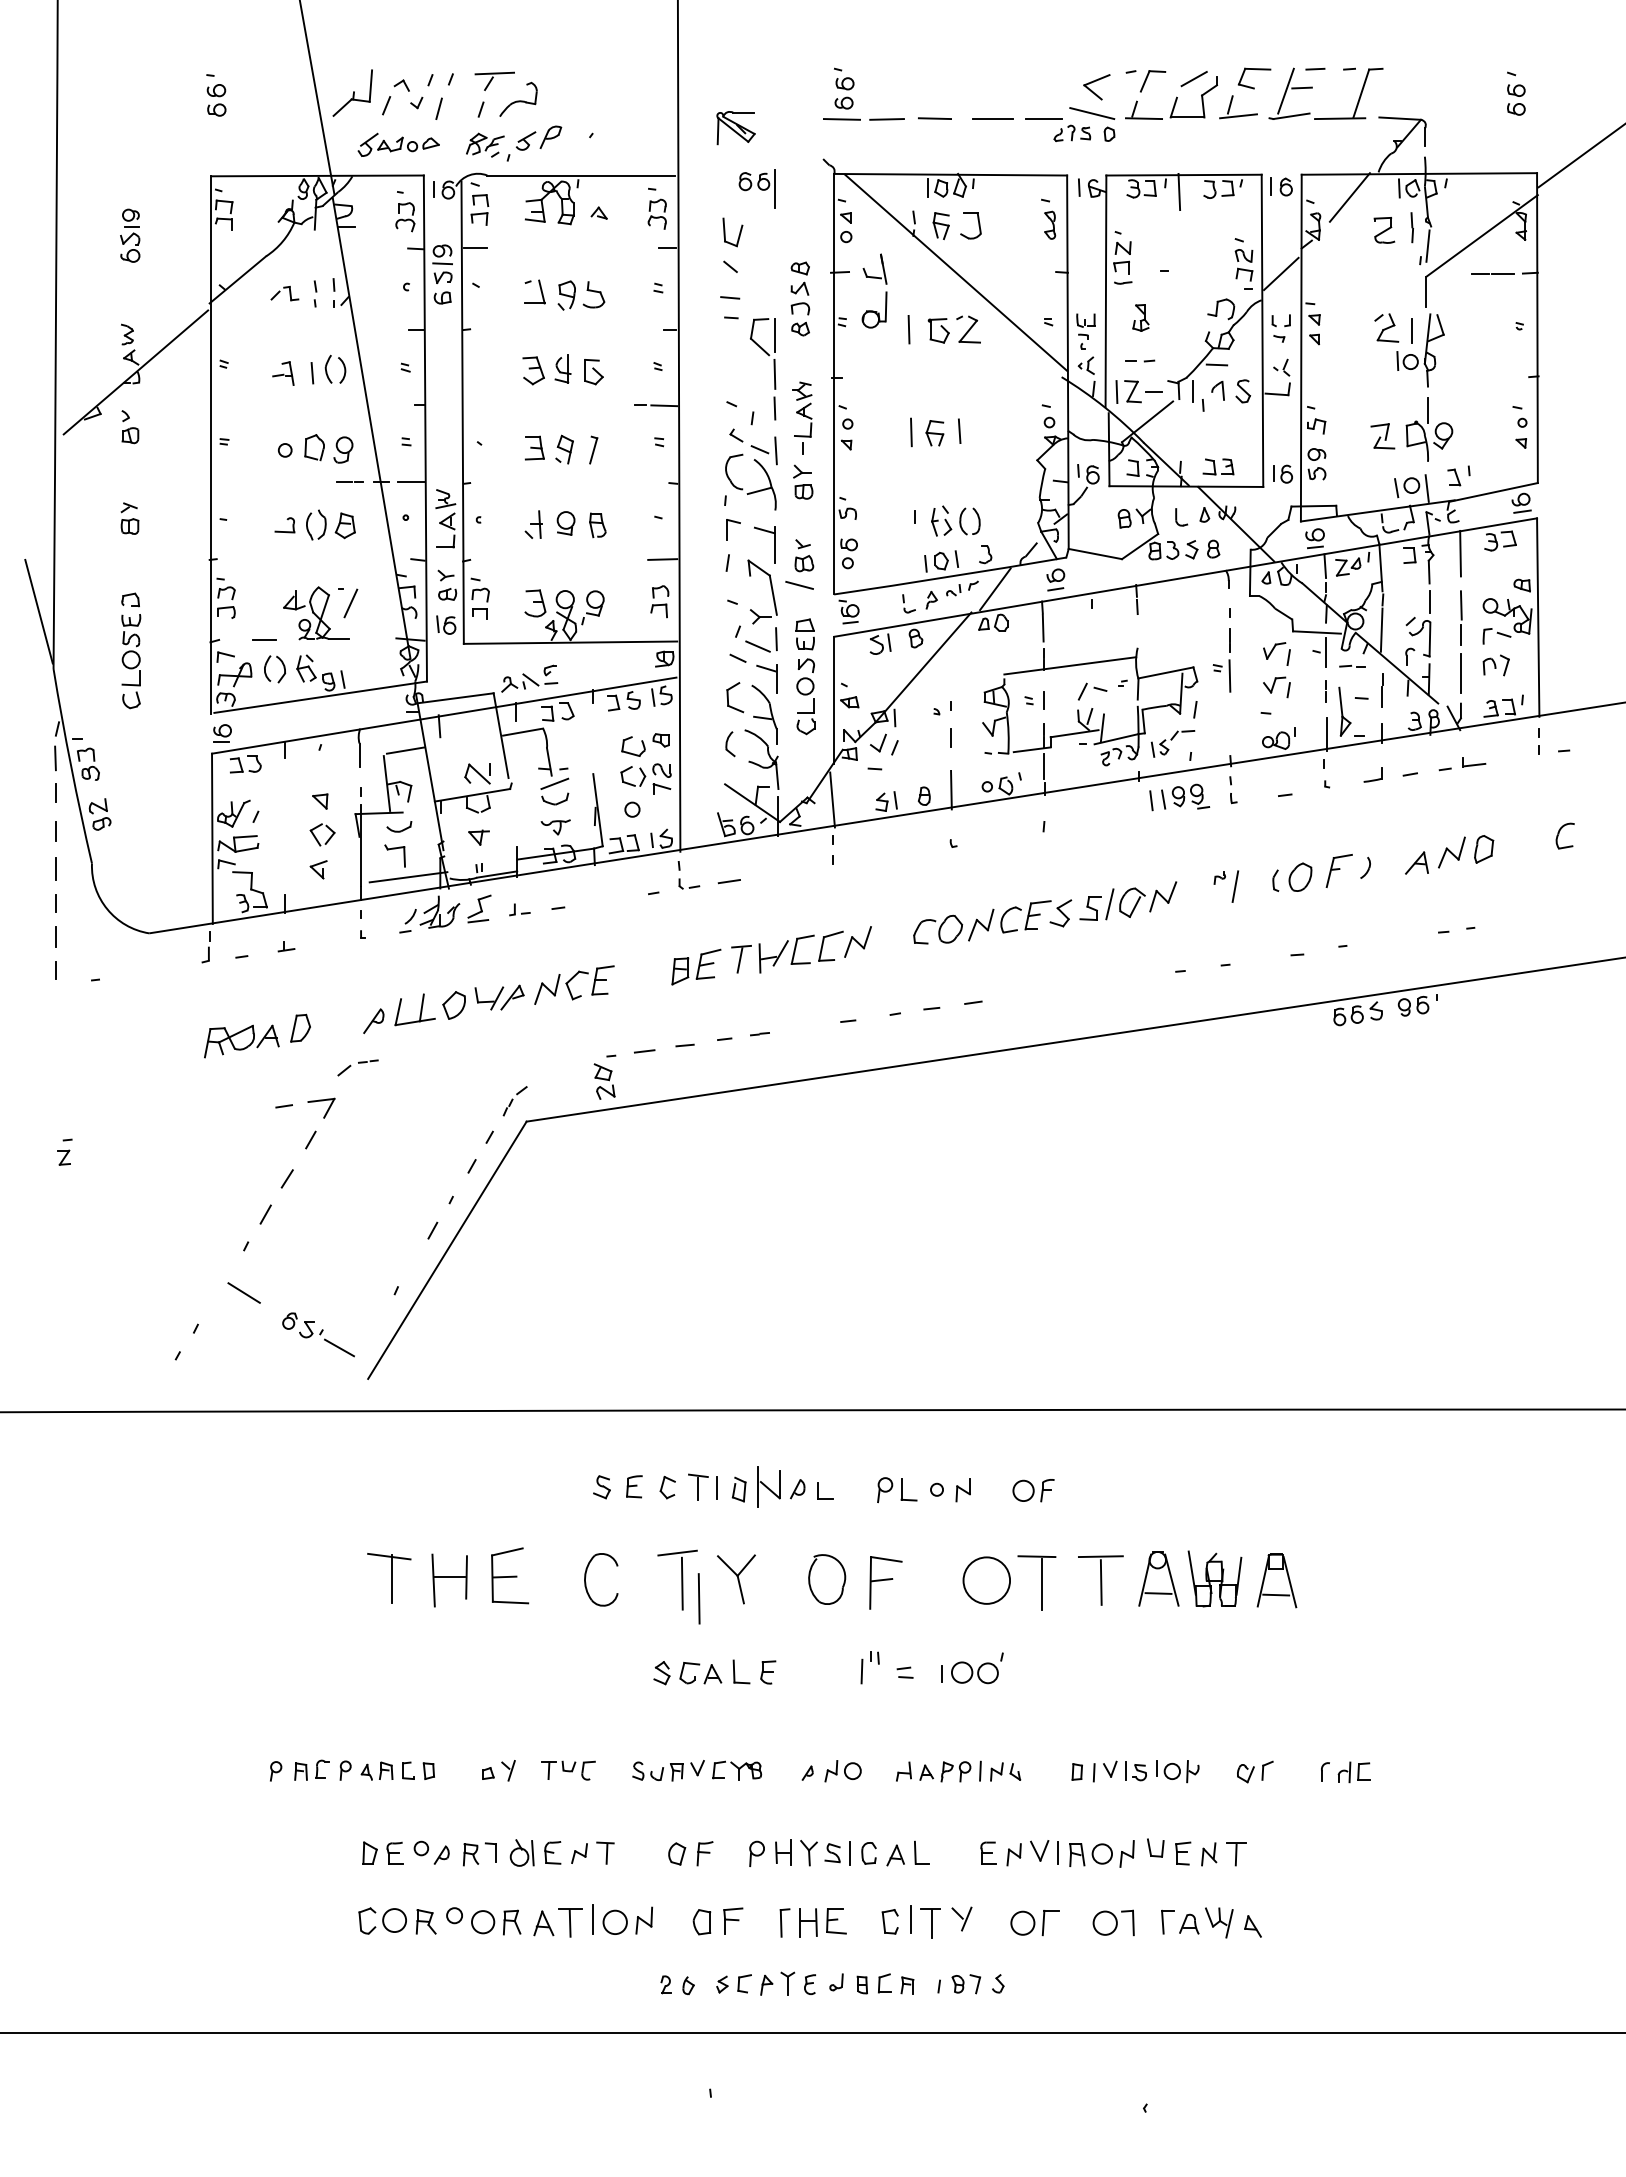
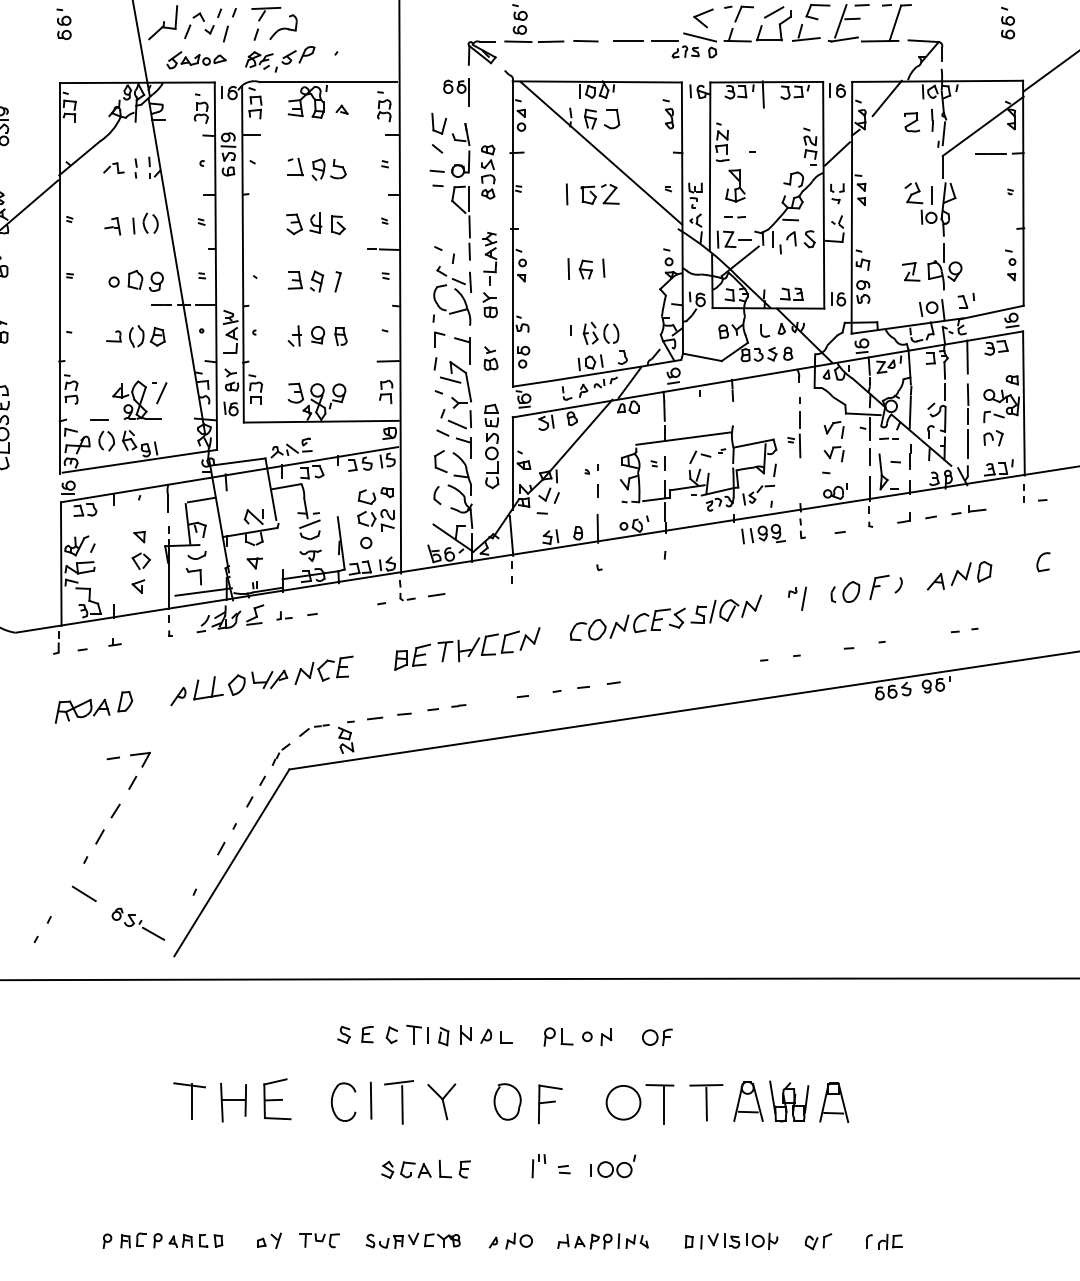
part: (735, 128) -> (481, 53), moved
part: (885, 291) -> (468, 150), moved
part: (1140, 317) -> (735, 185), size x1.67
line: (799, 585) -> (450, 380), moved
part: (357, 1067) -> (314, 730), moved
part: (769, 1487) -> (465, 1035), size x0.62
line: (698, 1598) -> (370, 1100), moved

